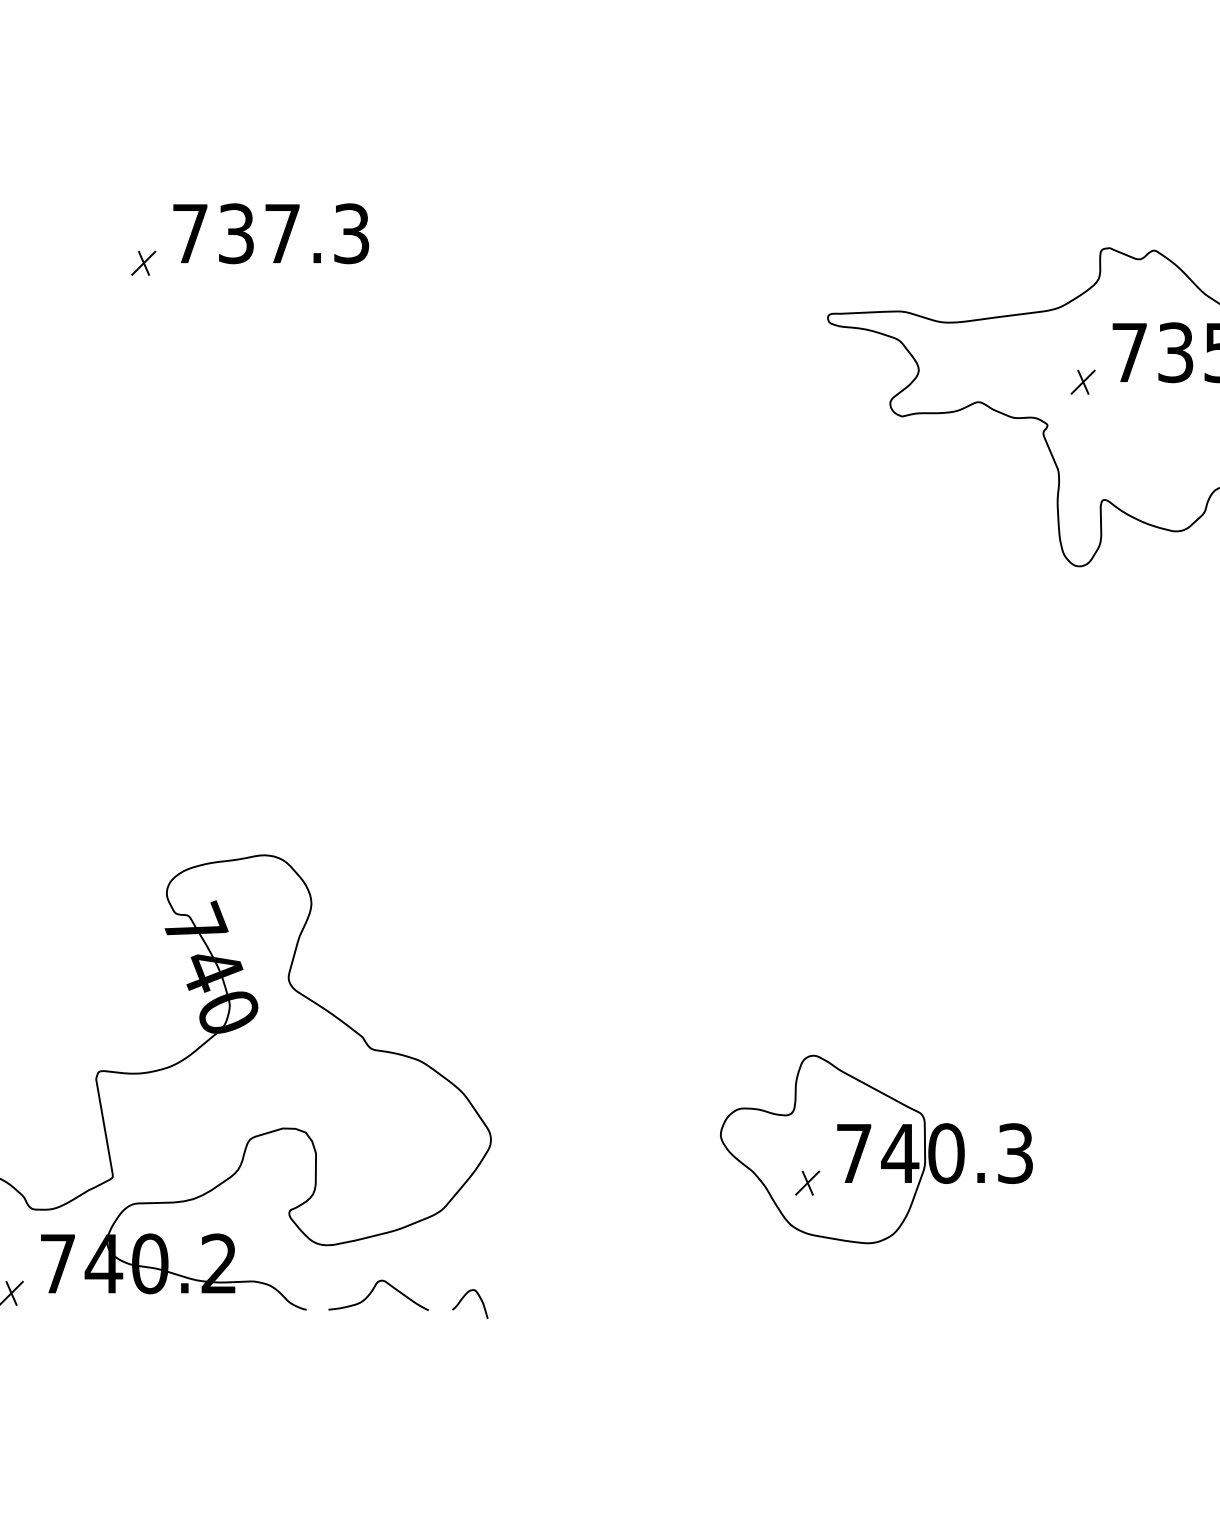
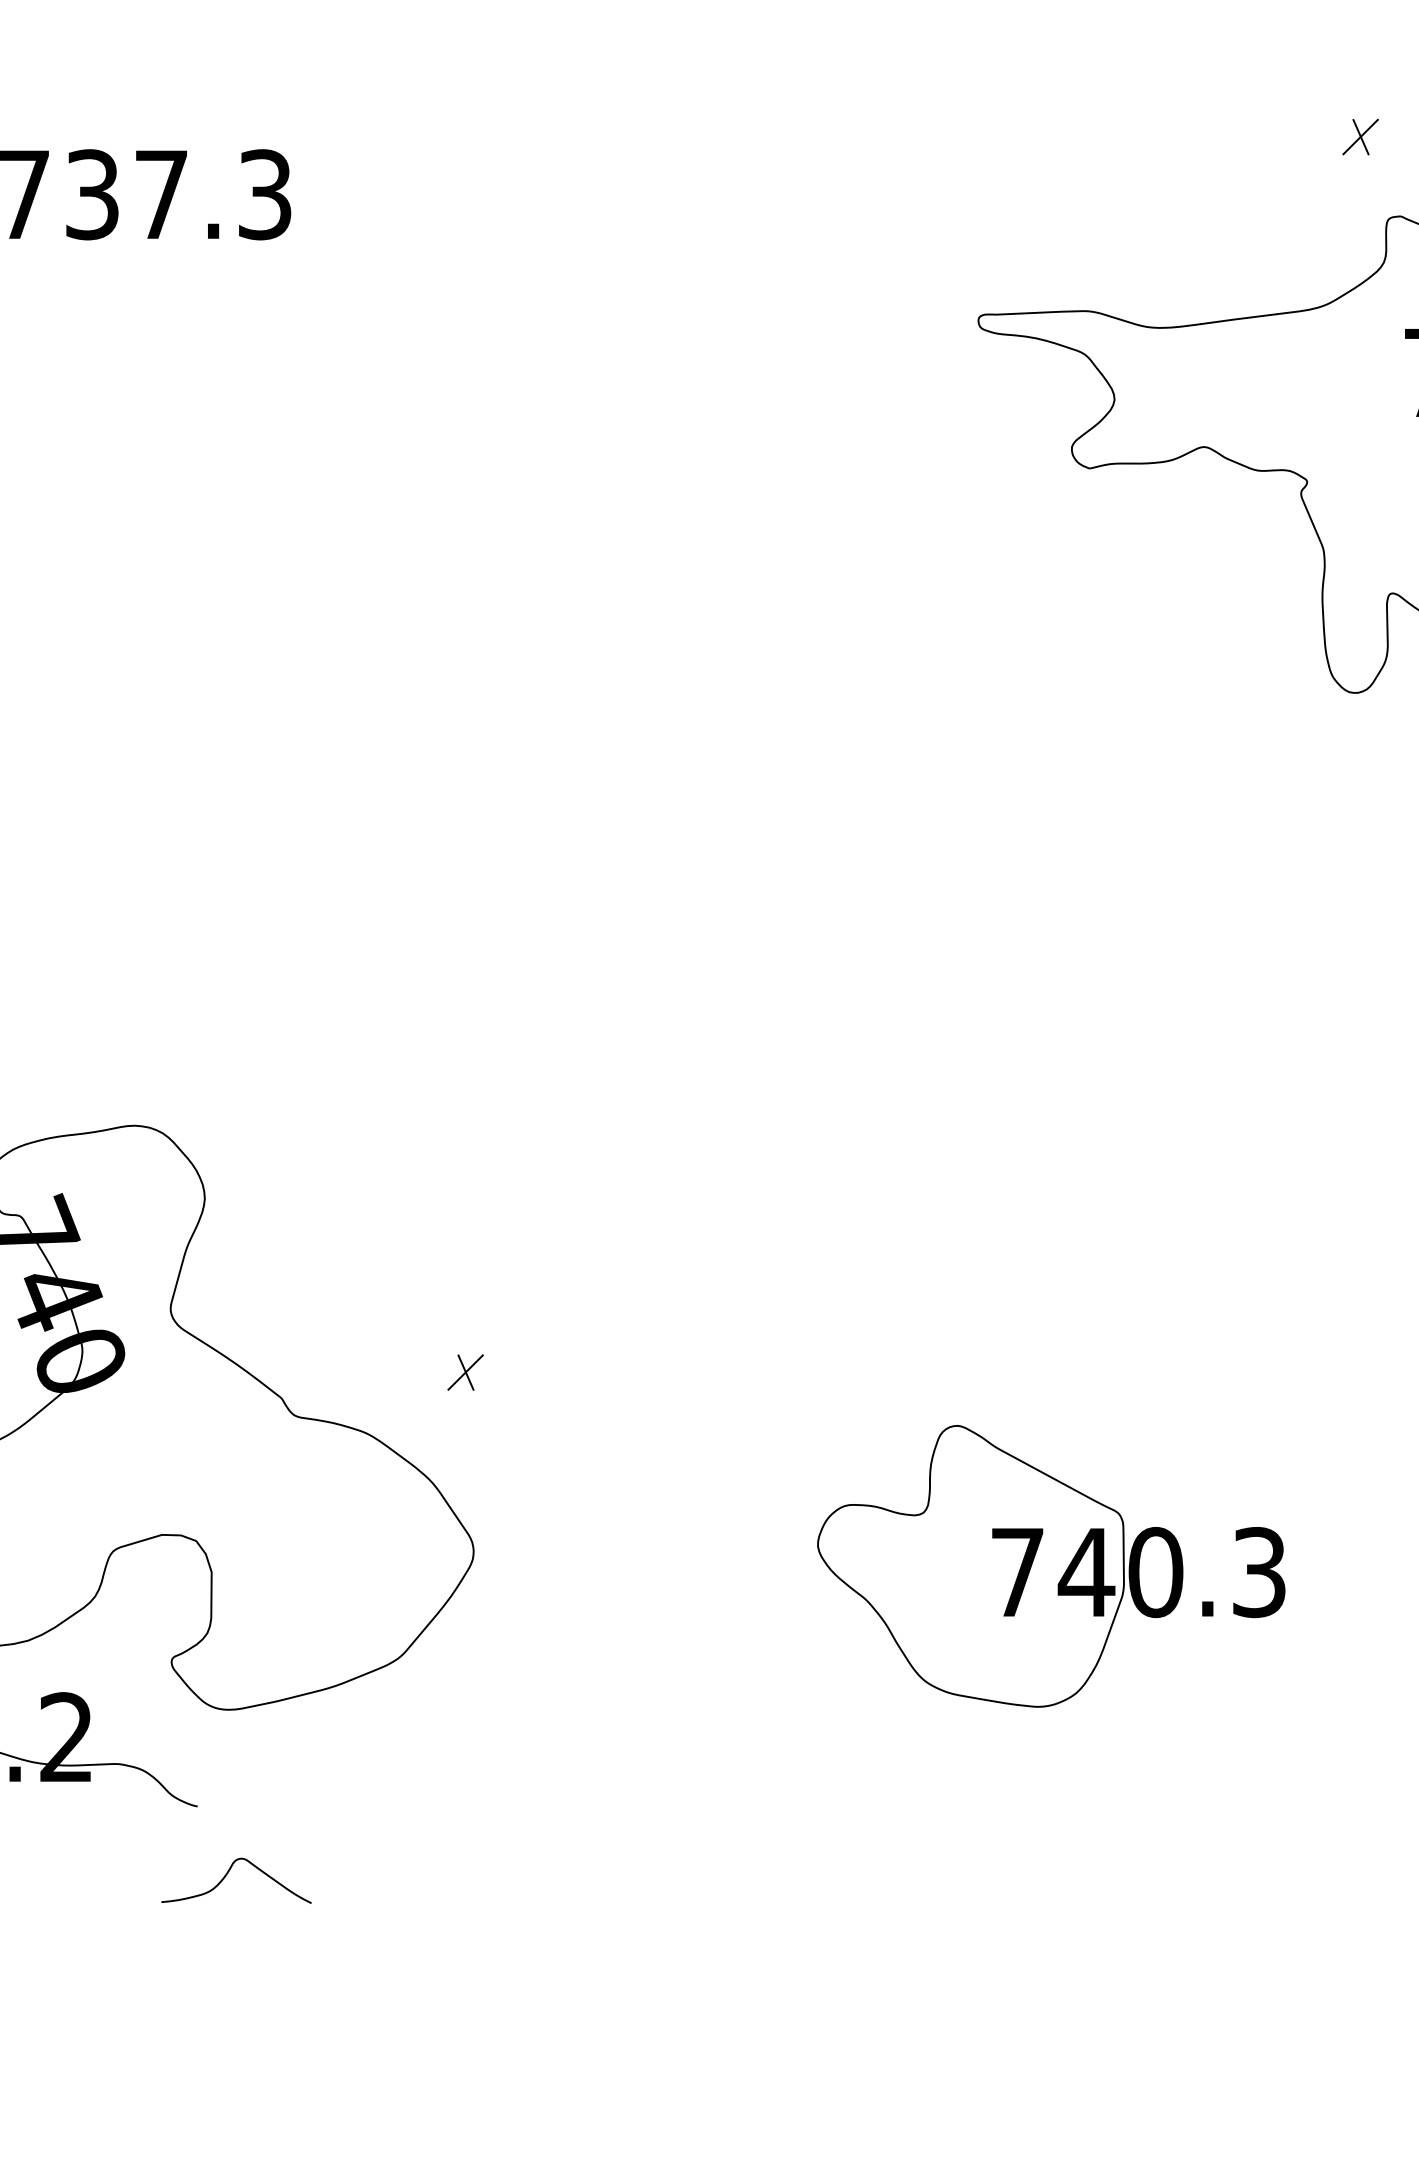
part: (1082, 381) -> (1359, 135), moved
part: (807, 1182) -> (465, 1371), moved
curve: (372, 1292) -> (227, 1876), moved
curve: (464, 1297) -> (434, 1788), removed

